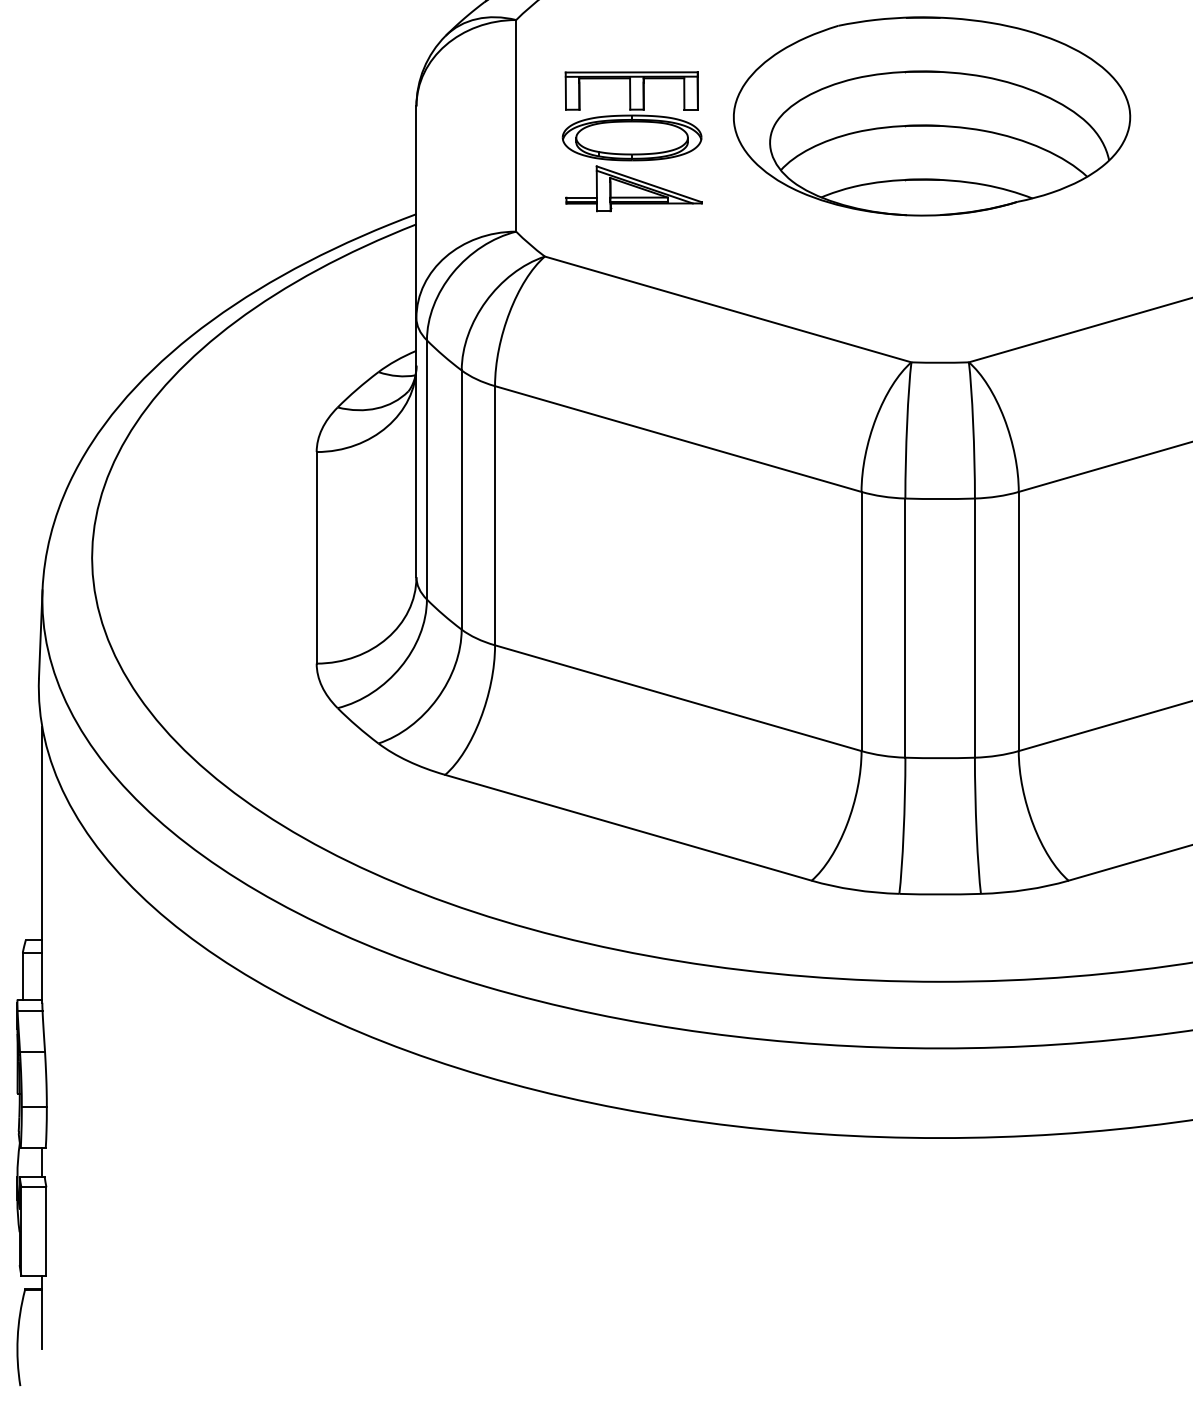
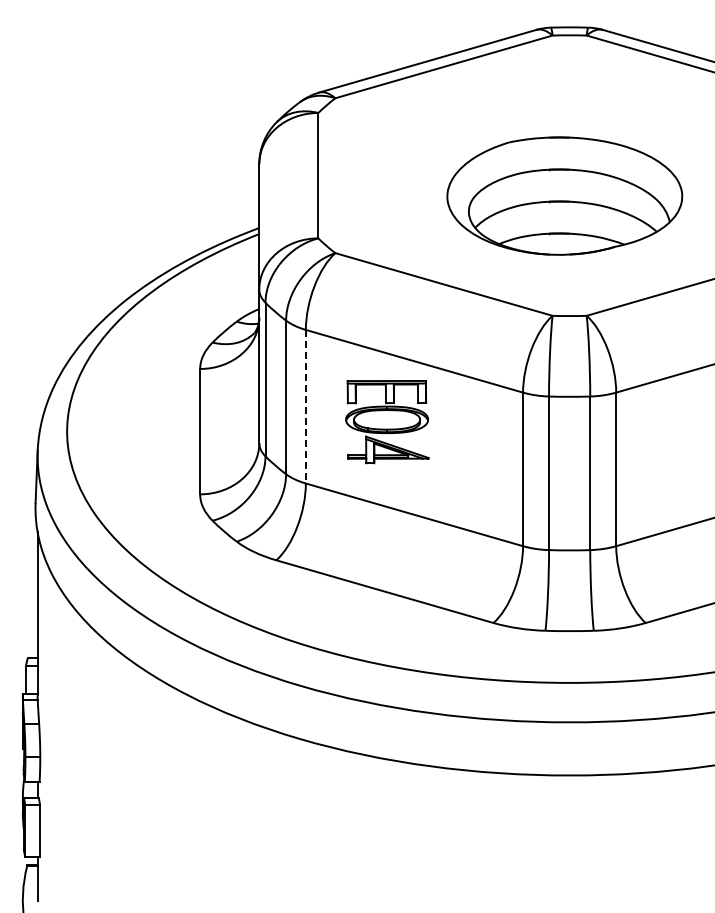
part: (931, 115) -> (564, 195), moved
part: (632, 142) -> (387, 422), moved
line: (494, 515) -> (305, 406), solid -> dashed

